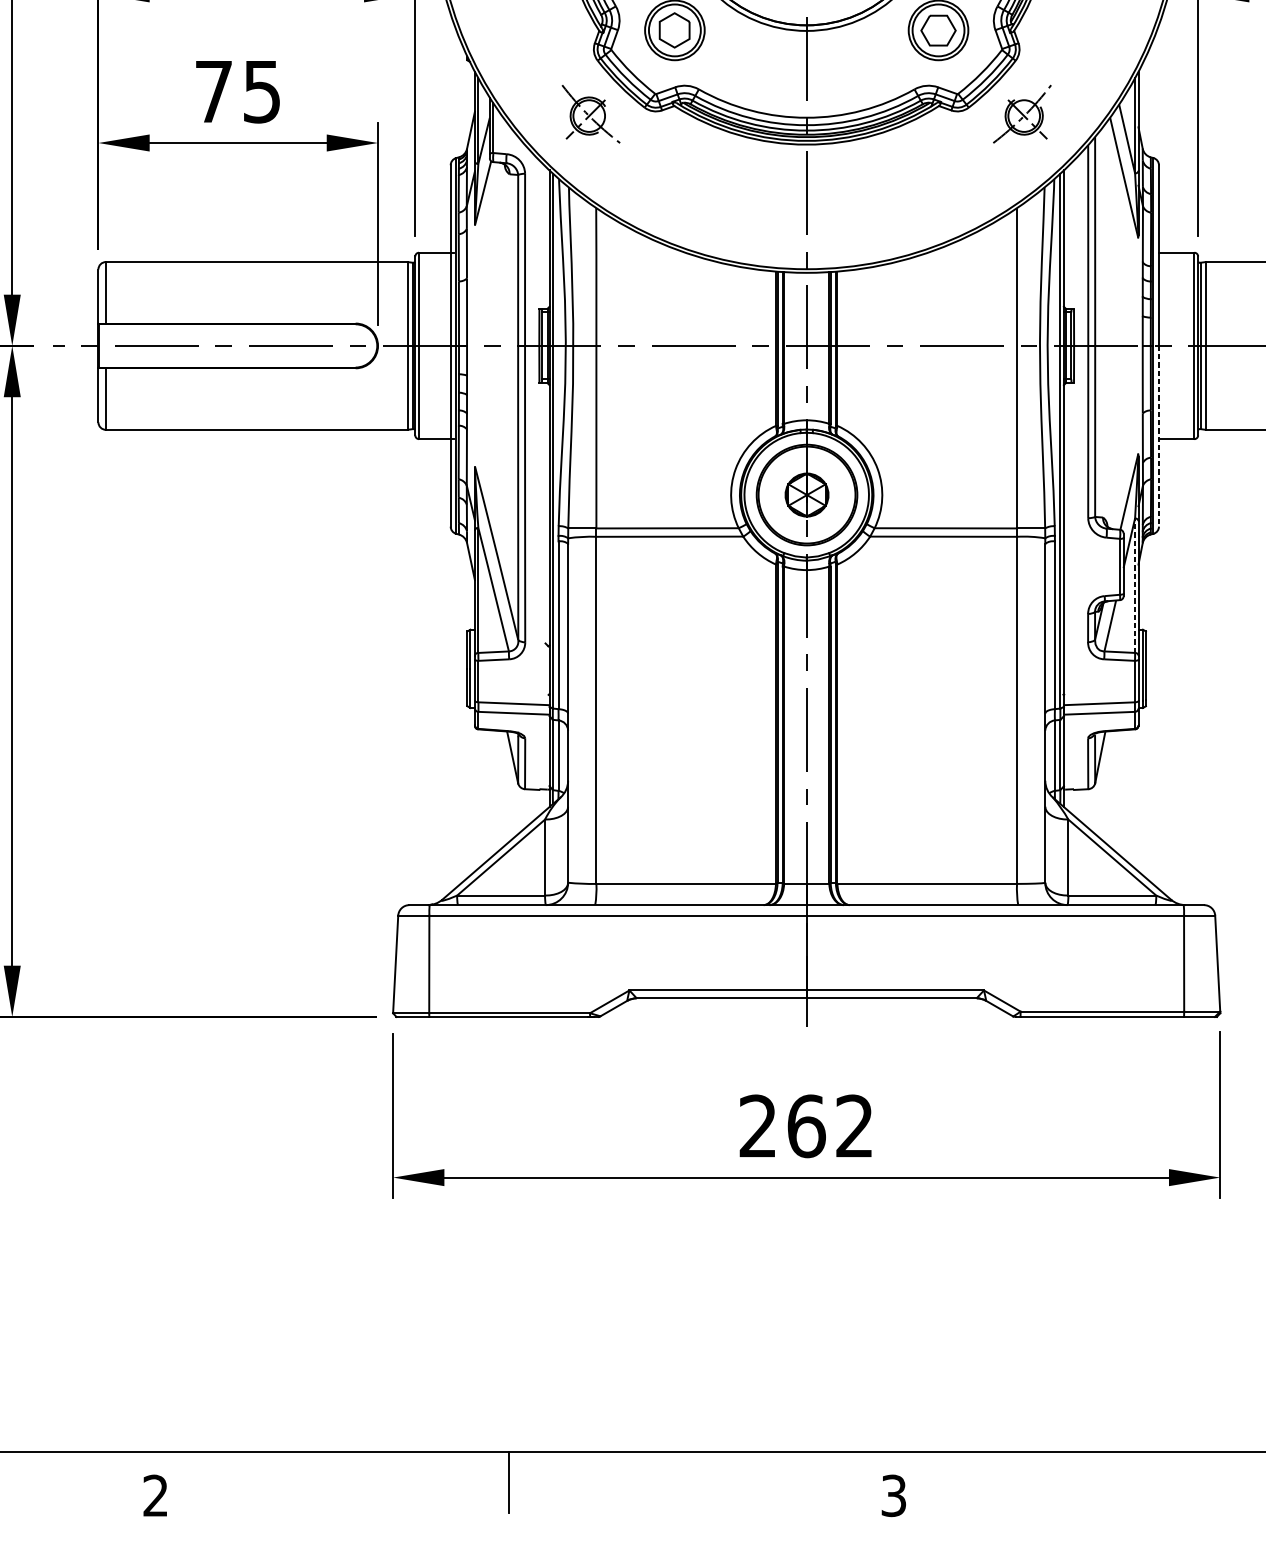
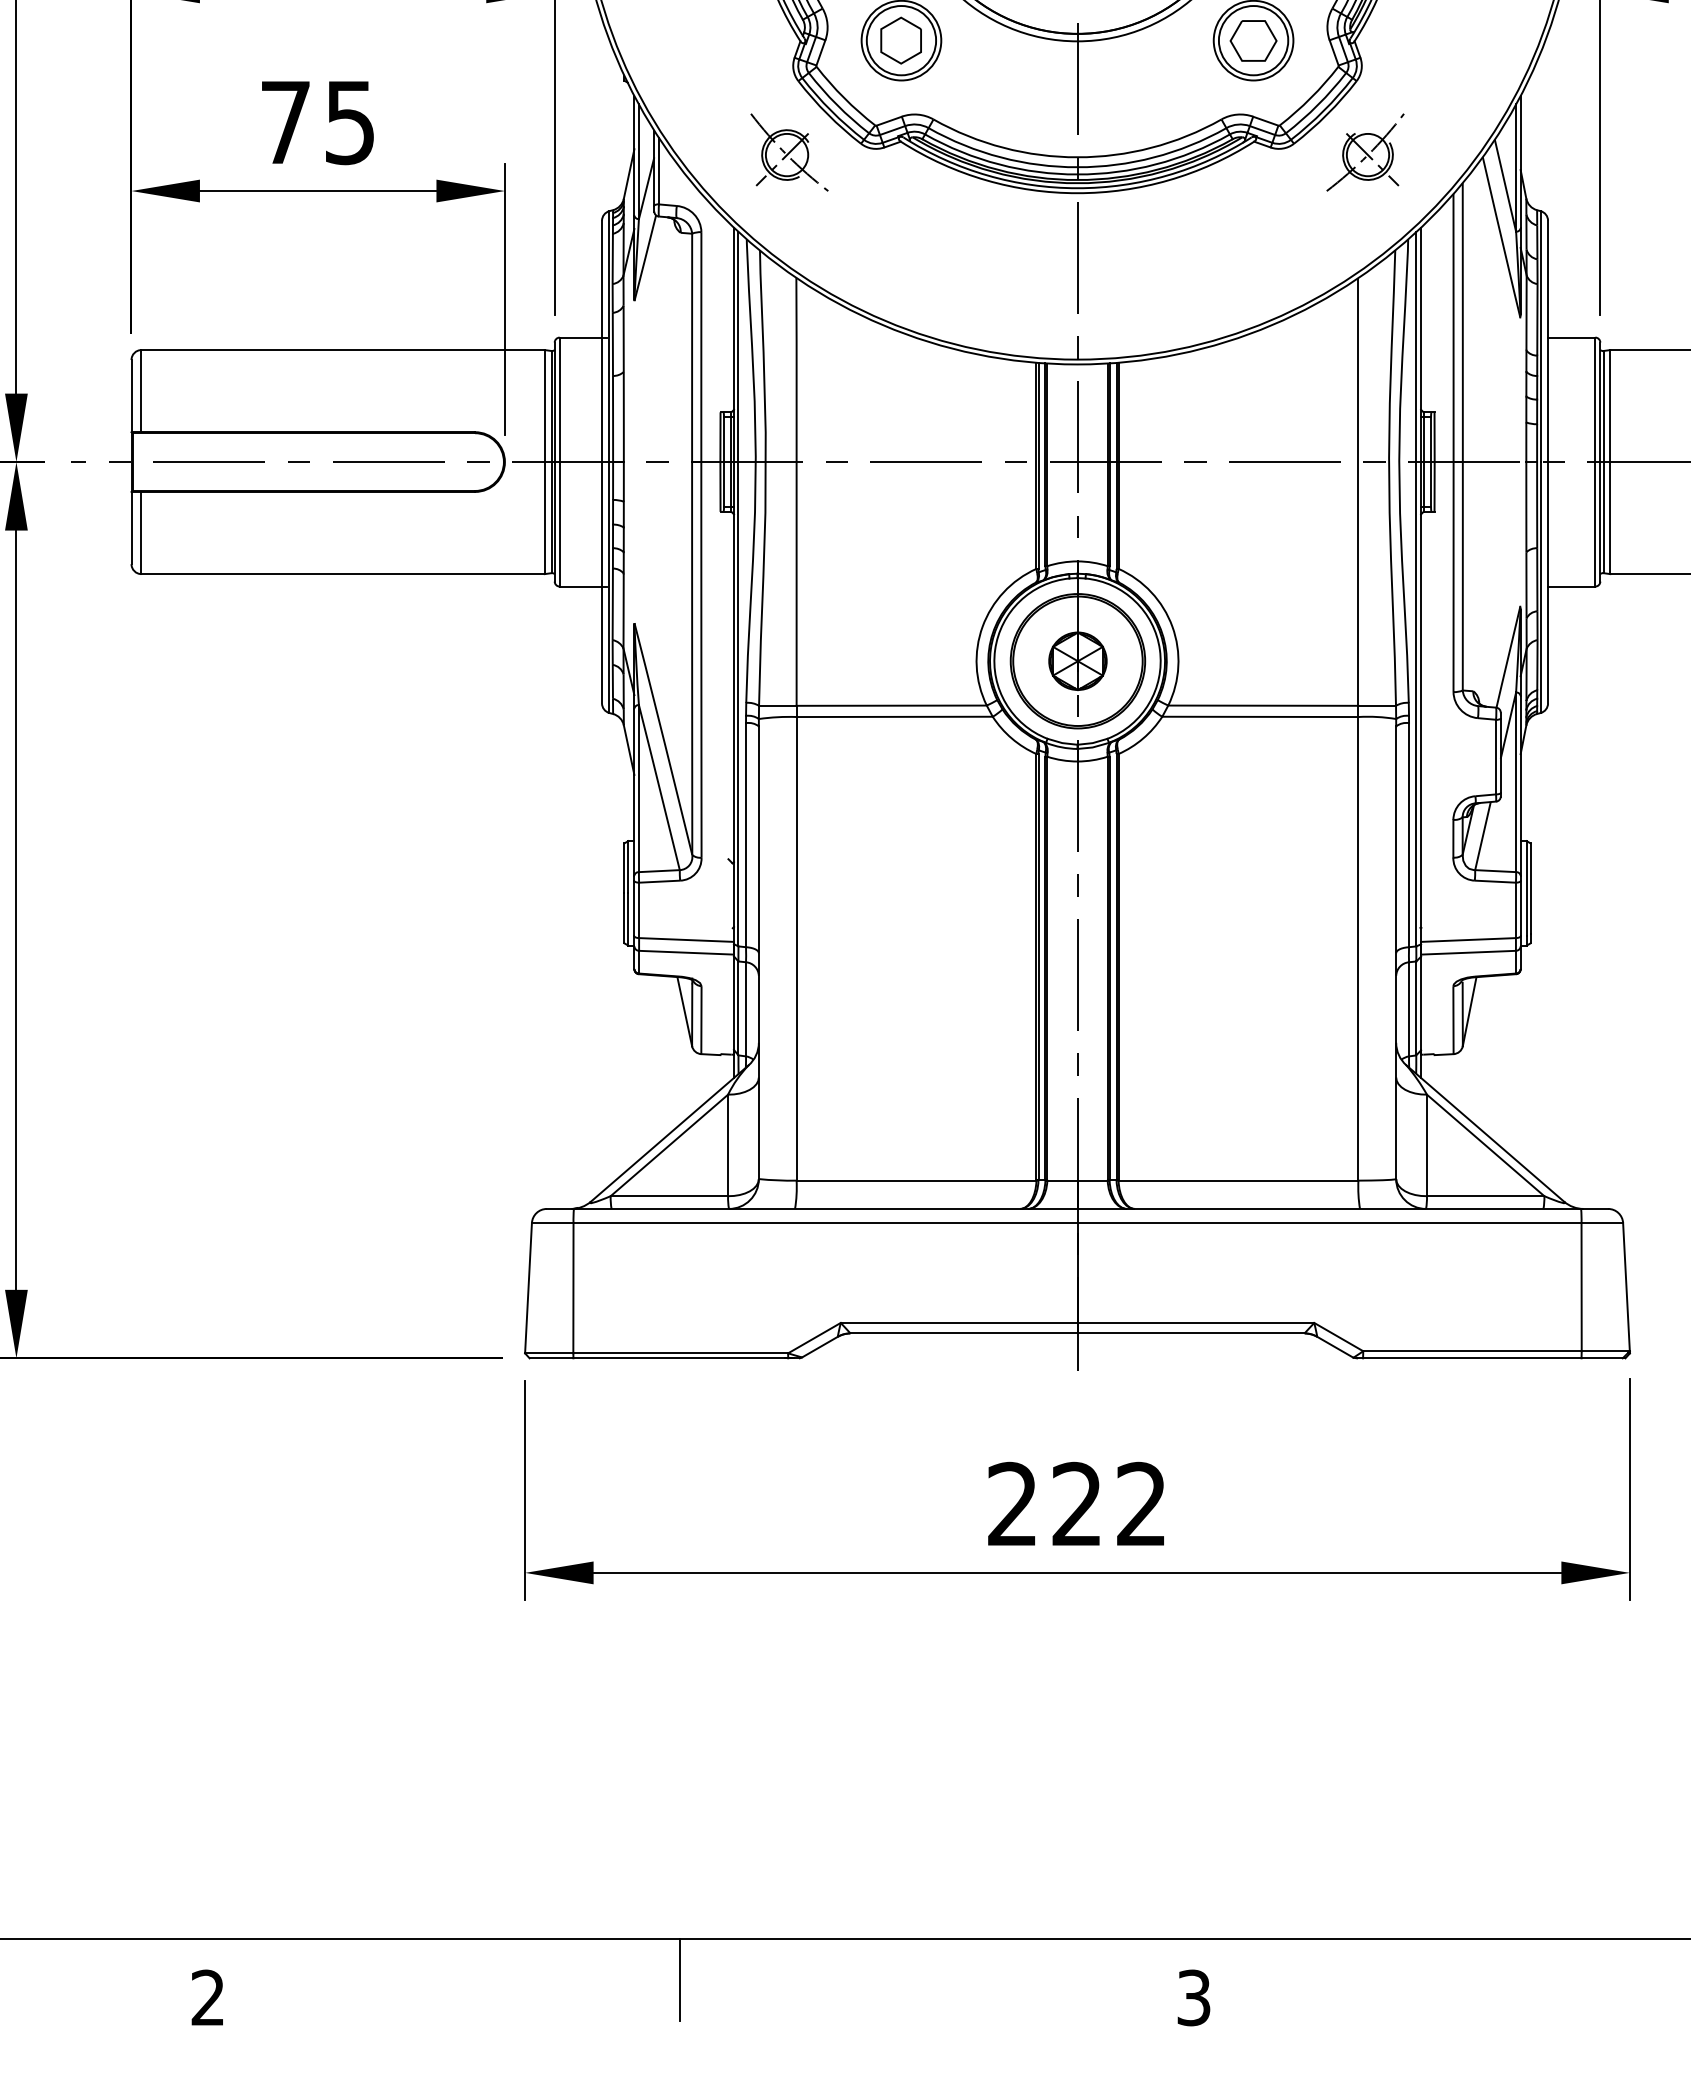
line: (1159, 436) -> (1548, 582), dashed -> solid
line: (1135, 585) -> (1516, 782), dashed -> solid
text: (806, 1125) -> (1077, 1503), 262 -> 222

